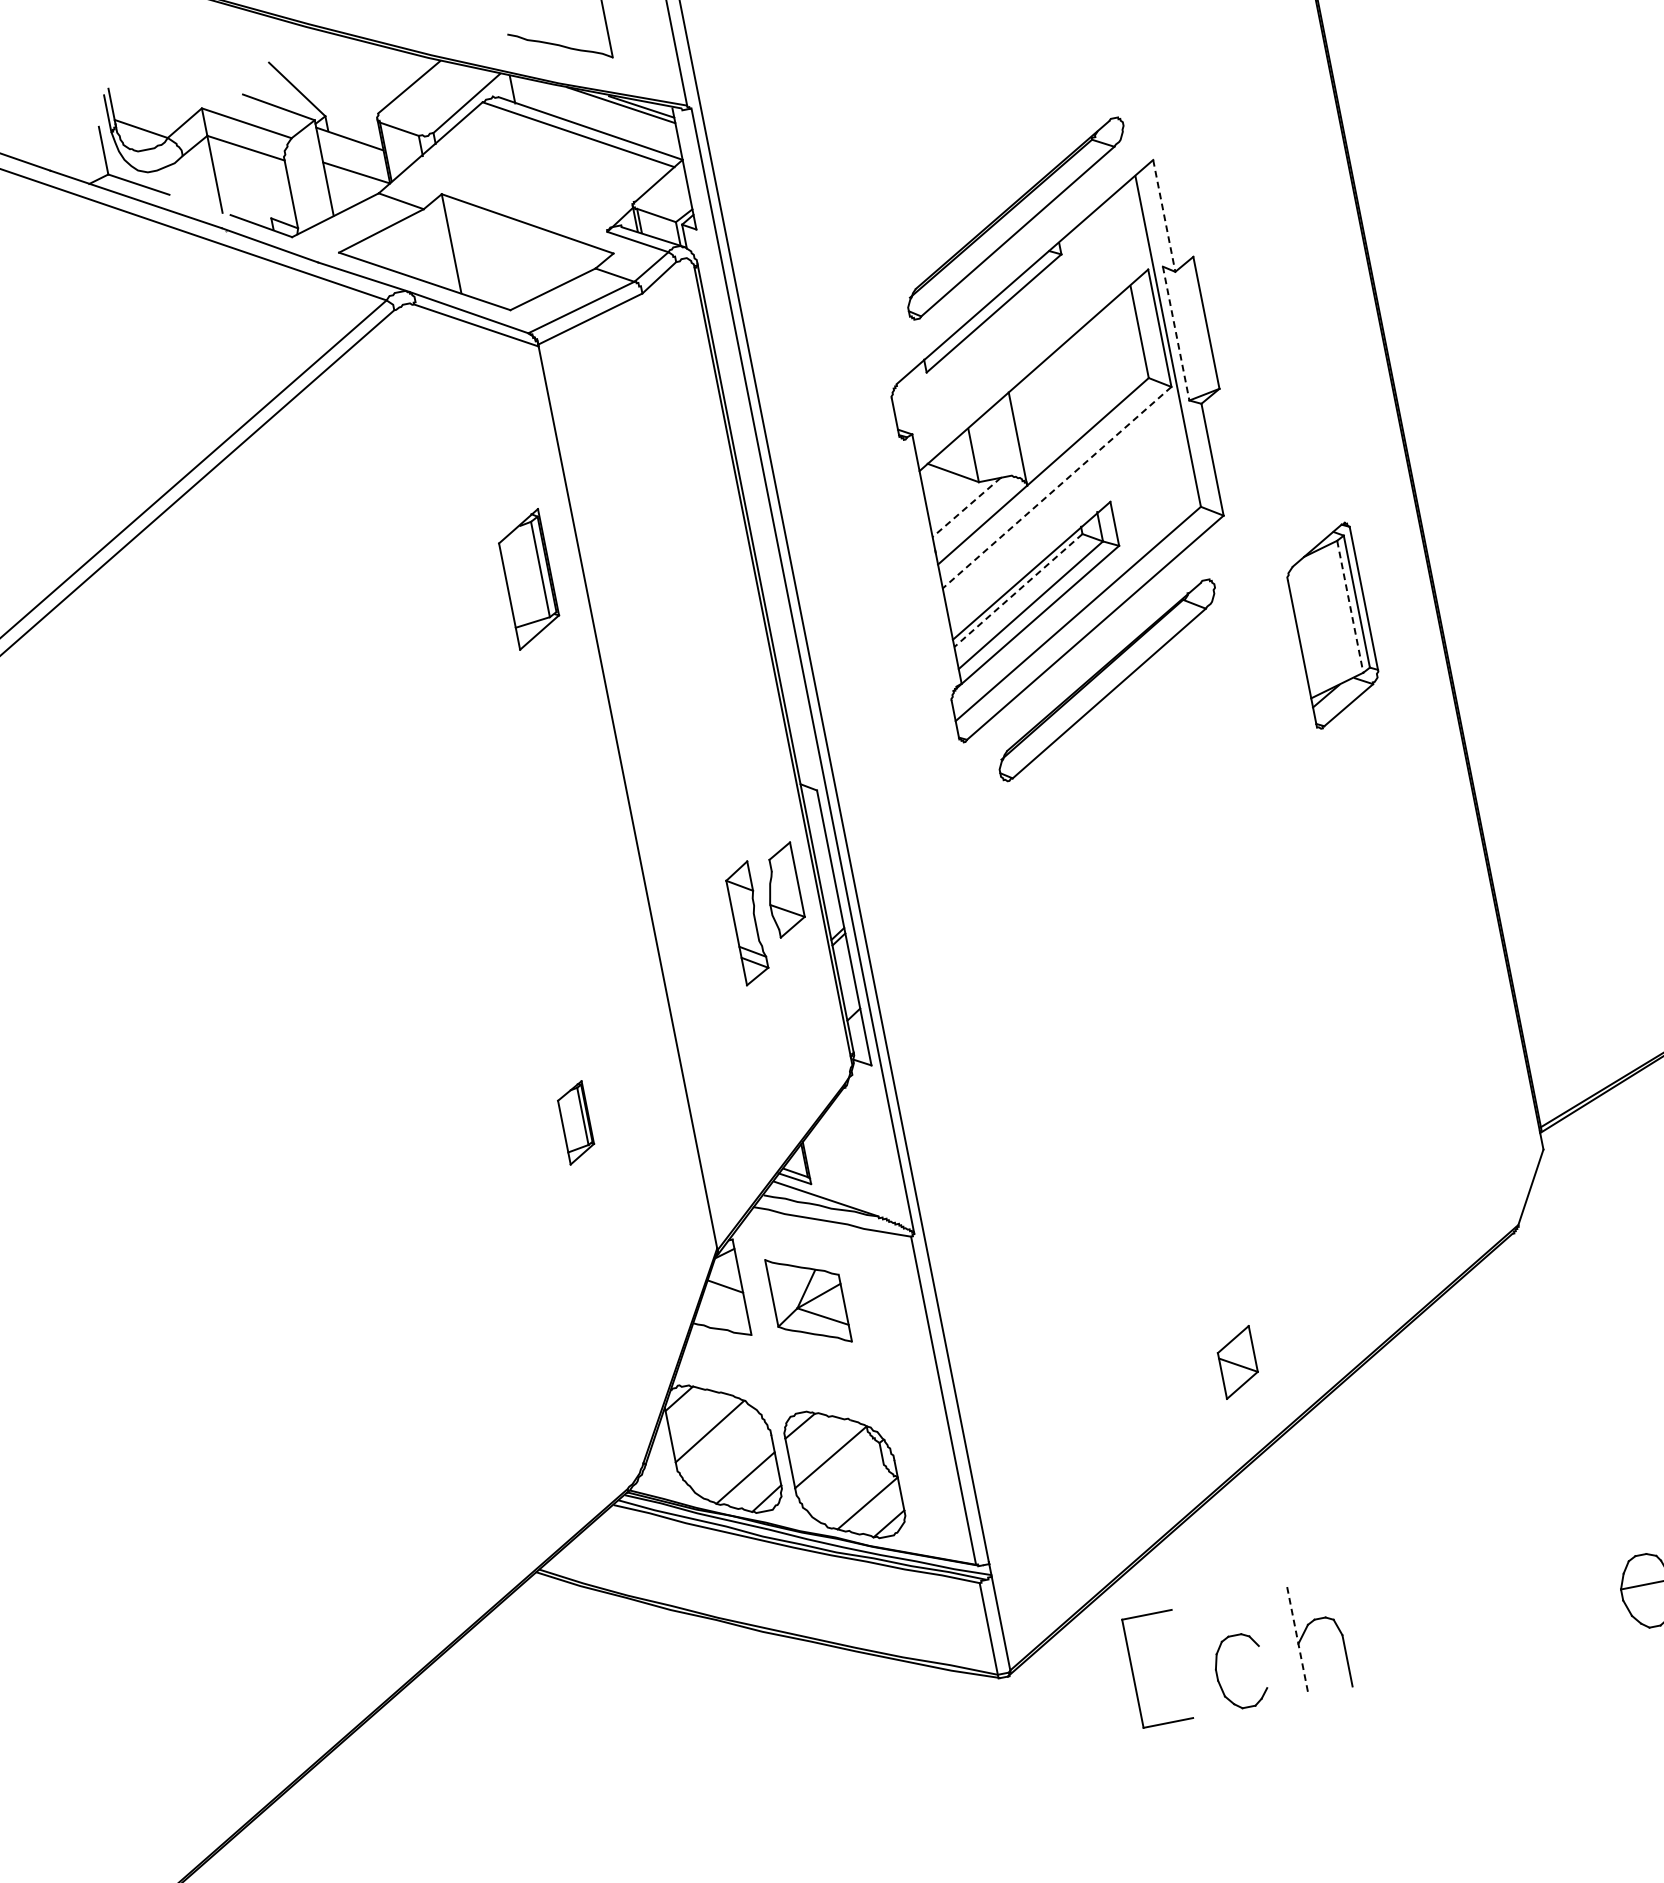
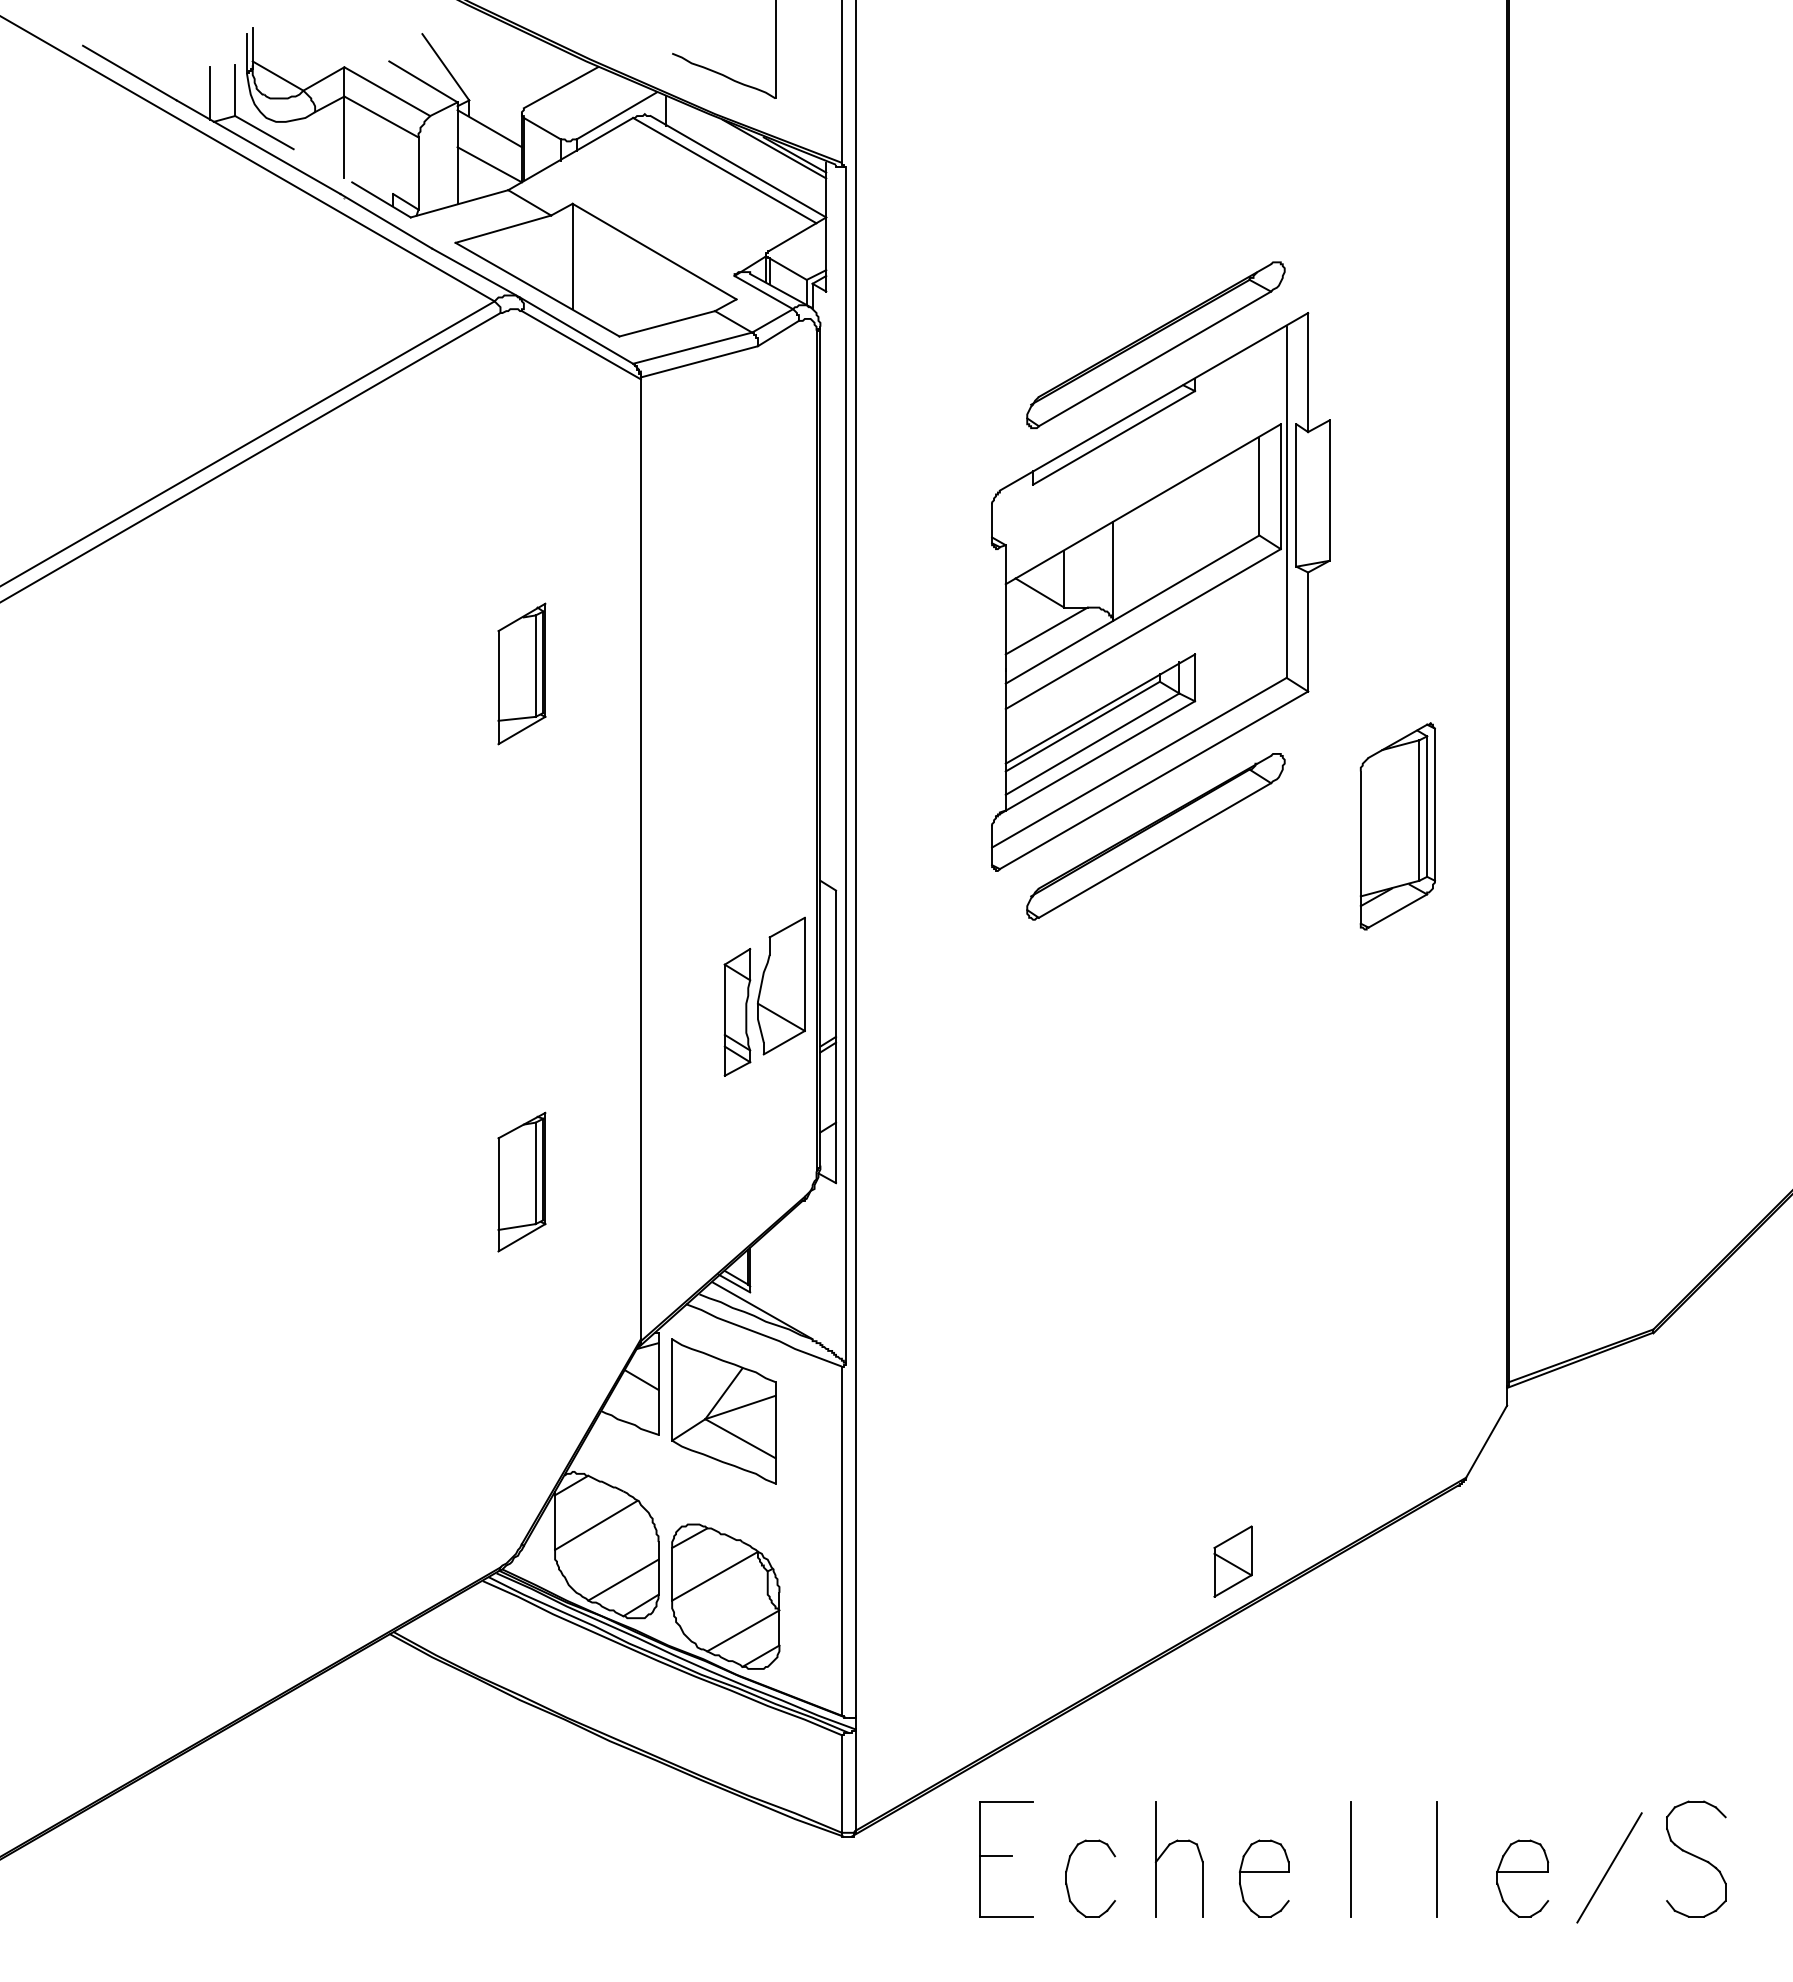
line: (80, 158) -> (209, 93), added
line: (1164, 215) -> (1308, 372), dashed -> solid
line: (1176, 333) -> (1296, 495), dashed -> solid
line: (1056, 488) -> (1142, 629), dashed -> solid
line: (966, 507) -> (1046, 631), dashed -> solid
part: (528, 579) -> (521, 673), moved
line: (1018, 590) -> (1082, 726), dashed -> solid
line: (1350, 607) -> (1419, 811), dashed -> solid
part: (783, 889) -> (781, 985), size x1.43
part: (575, 1122) -> (521, 1181), size x1.67
part: (808, 1300) -> (723, 1411), size x1.43
part: (1237, 1362) -> (1232, 1561), moved
line: (1561, 1588) -> (1436, 1858), added
line: (1481, 1604) -> (1351, 1858), added
part: (1403, 1639) -> (1264, 1878), added
line: (1297, 1641) -> (1155, 1859), dashed -> solid
line: (1146, 1668) -> (995, 1856), added

